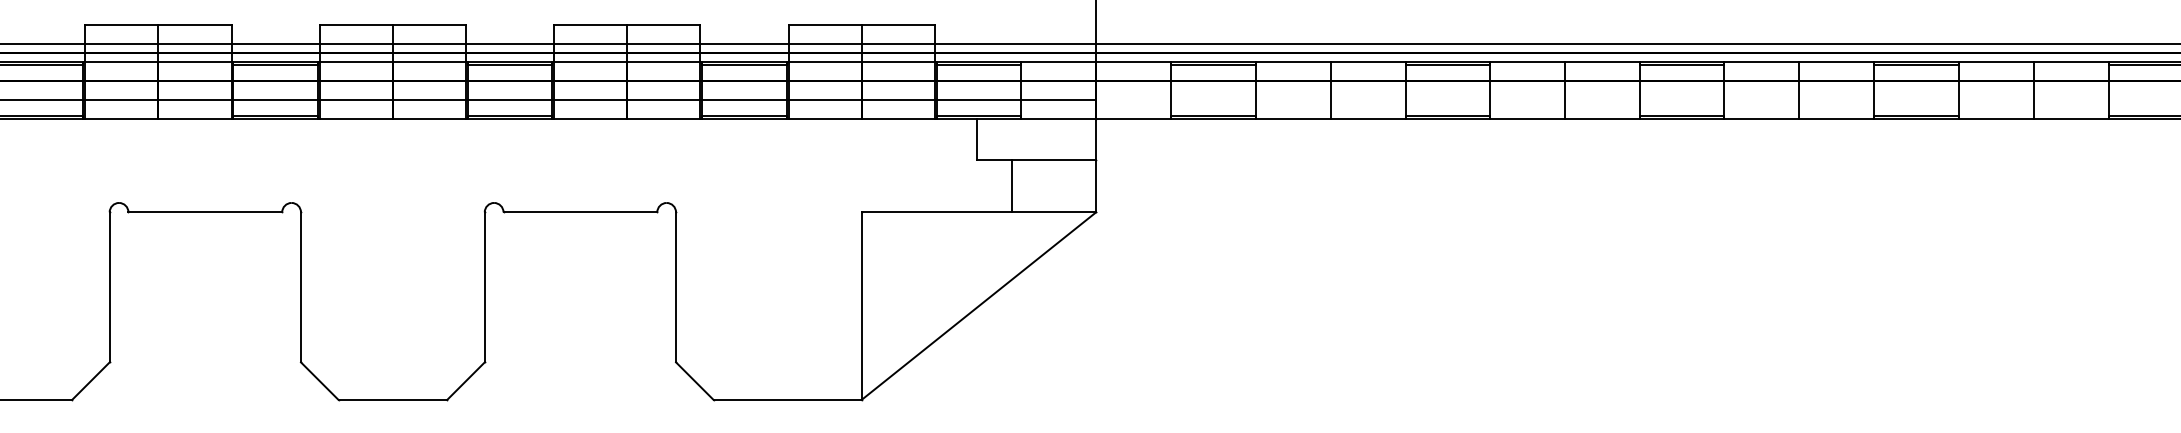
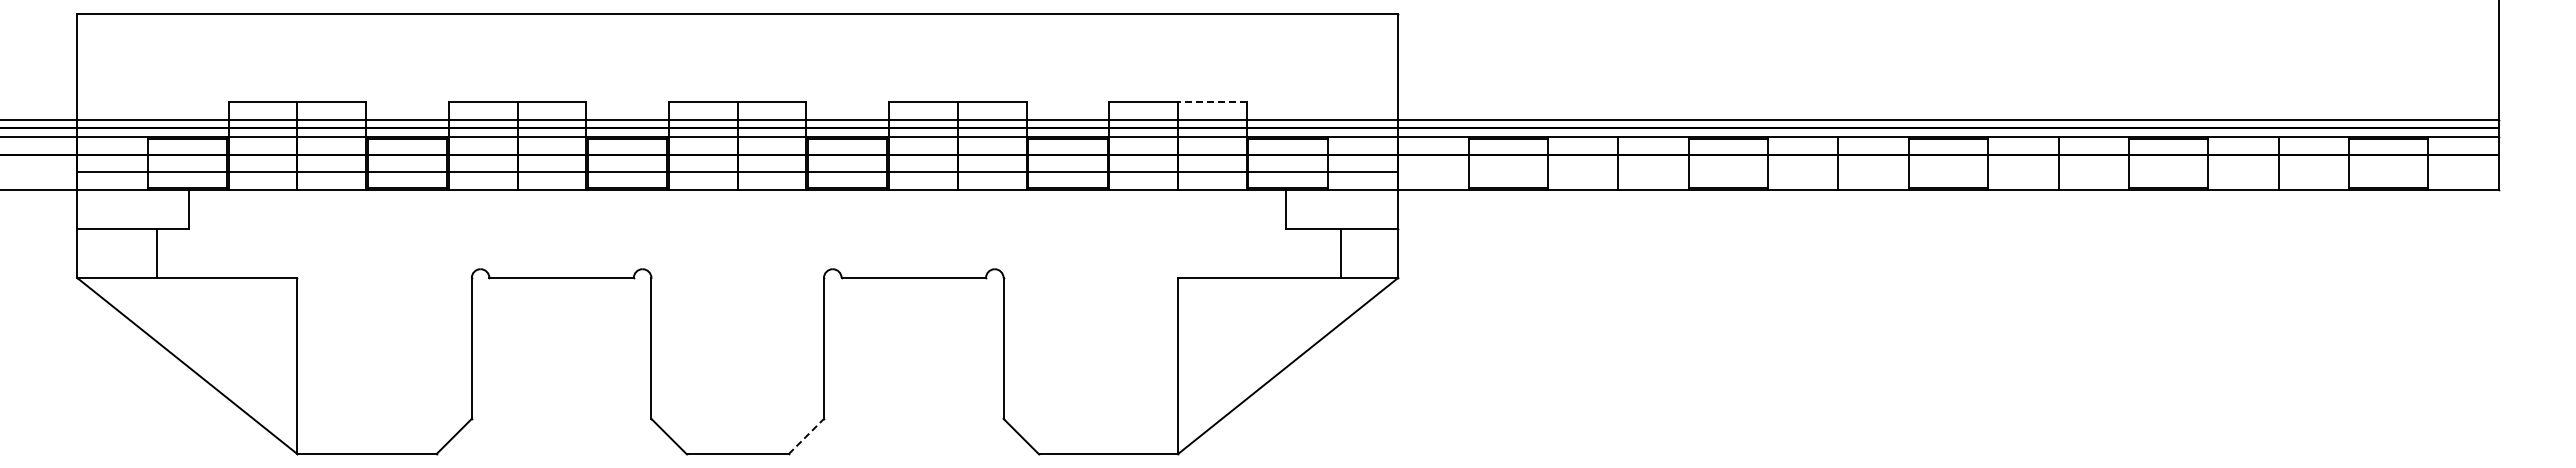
line: (897, 24) -> (1211, 101), solid -> dashed
line: (1011, 186) -> (1340, 253), moved
line: (466, 381) -> (806, 436), solid -> dashed

